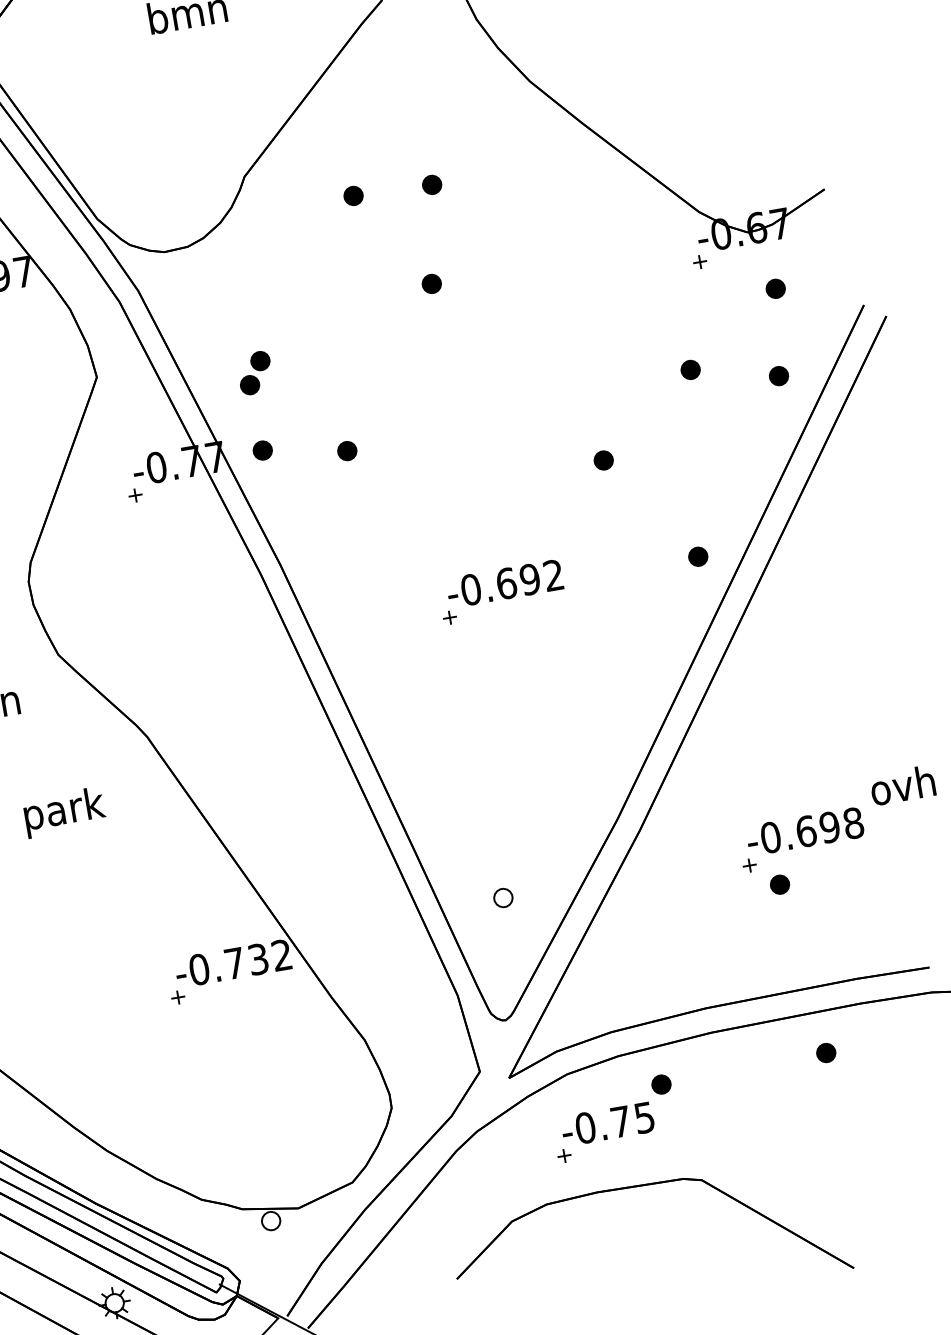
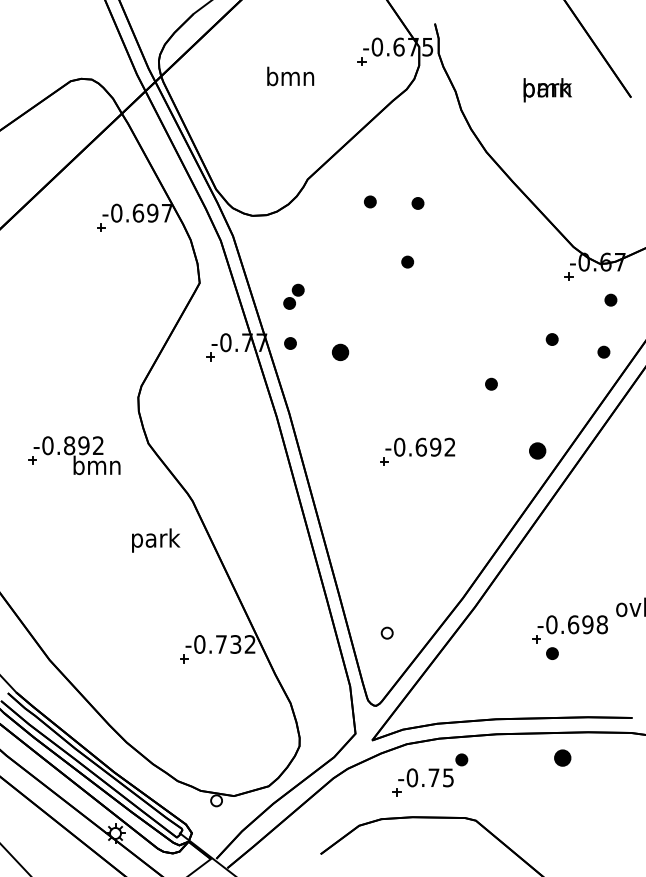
part: (347, 451) -> (340, 352), size x1.4
part: (697, 556) -> (537, 450), size x1.4
text: (65, 812) -> (156, 540), moved
part: (825, 1052) -> (562, 757), size x1.4

